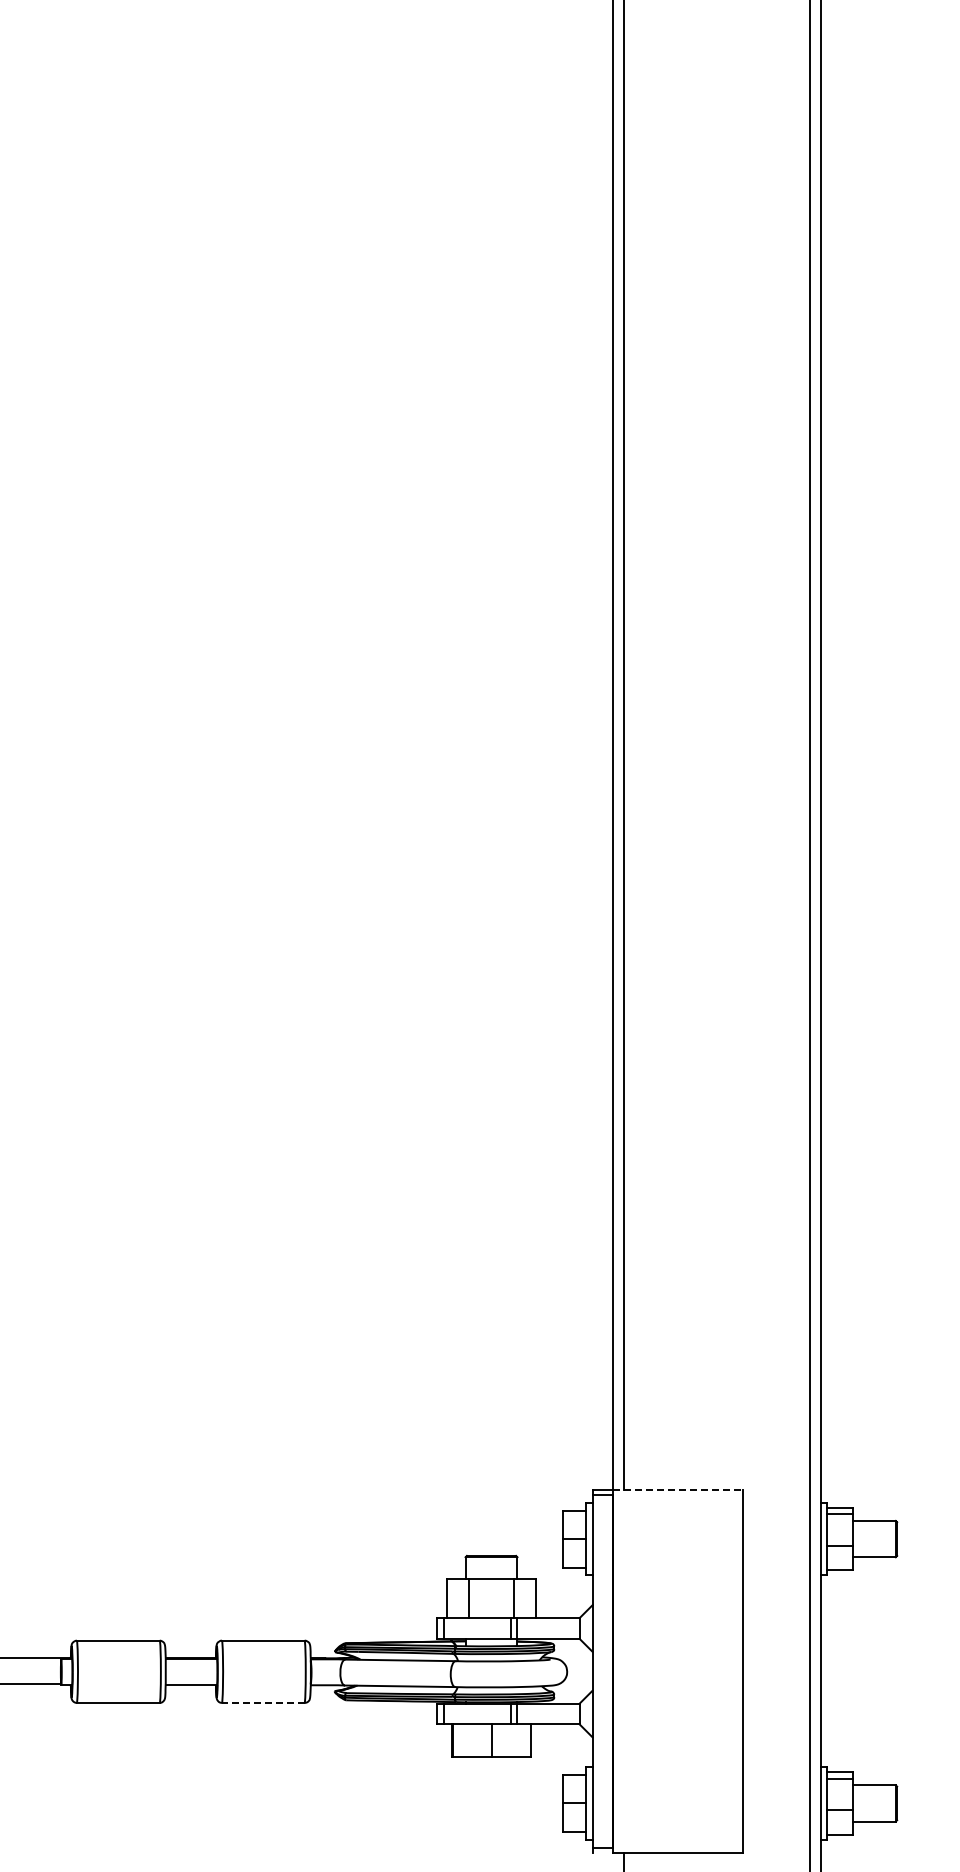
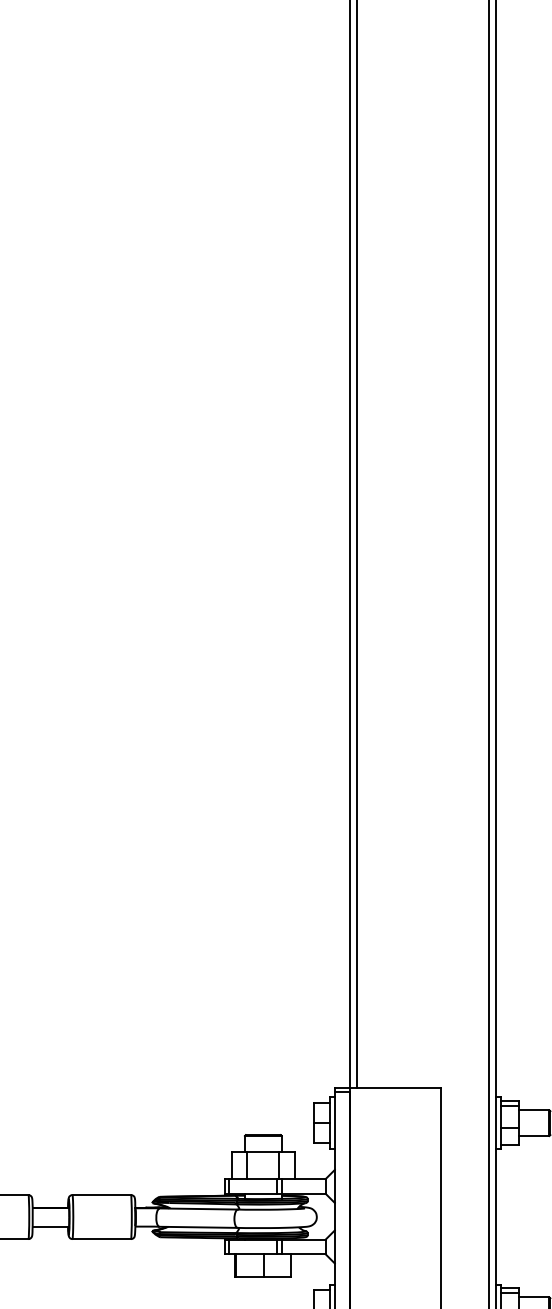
line: (678, 1489) -> (395, 1088), dashed -> solid
line: (262, 1702) -> (101, 1238), dashed -> solid

